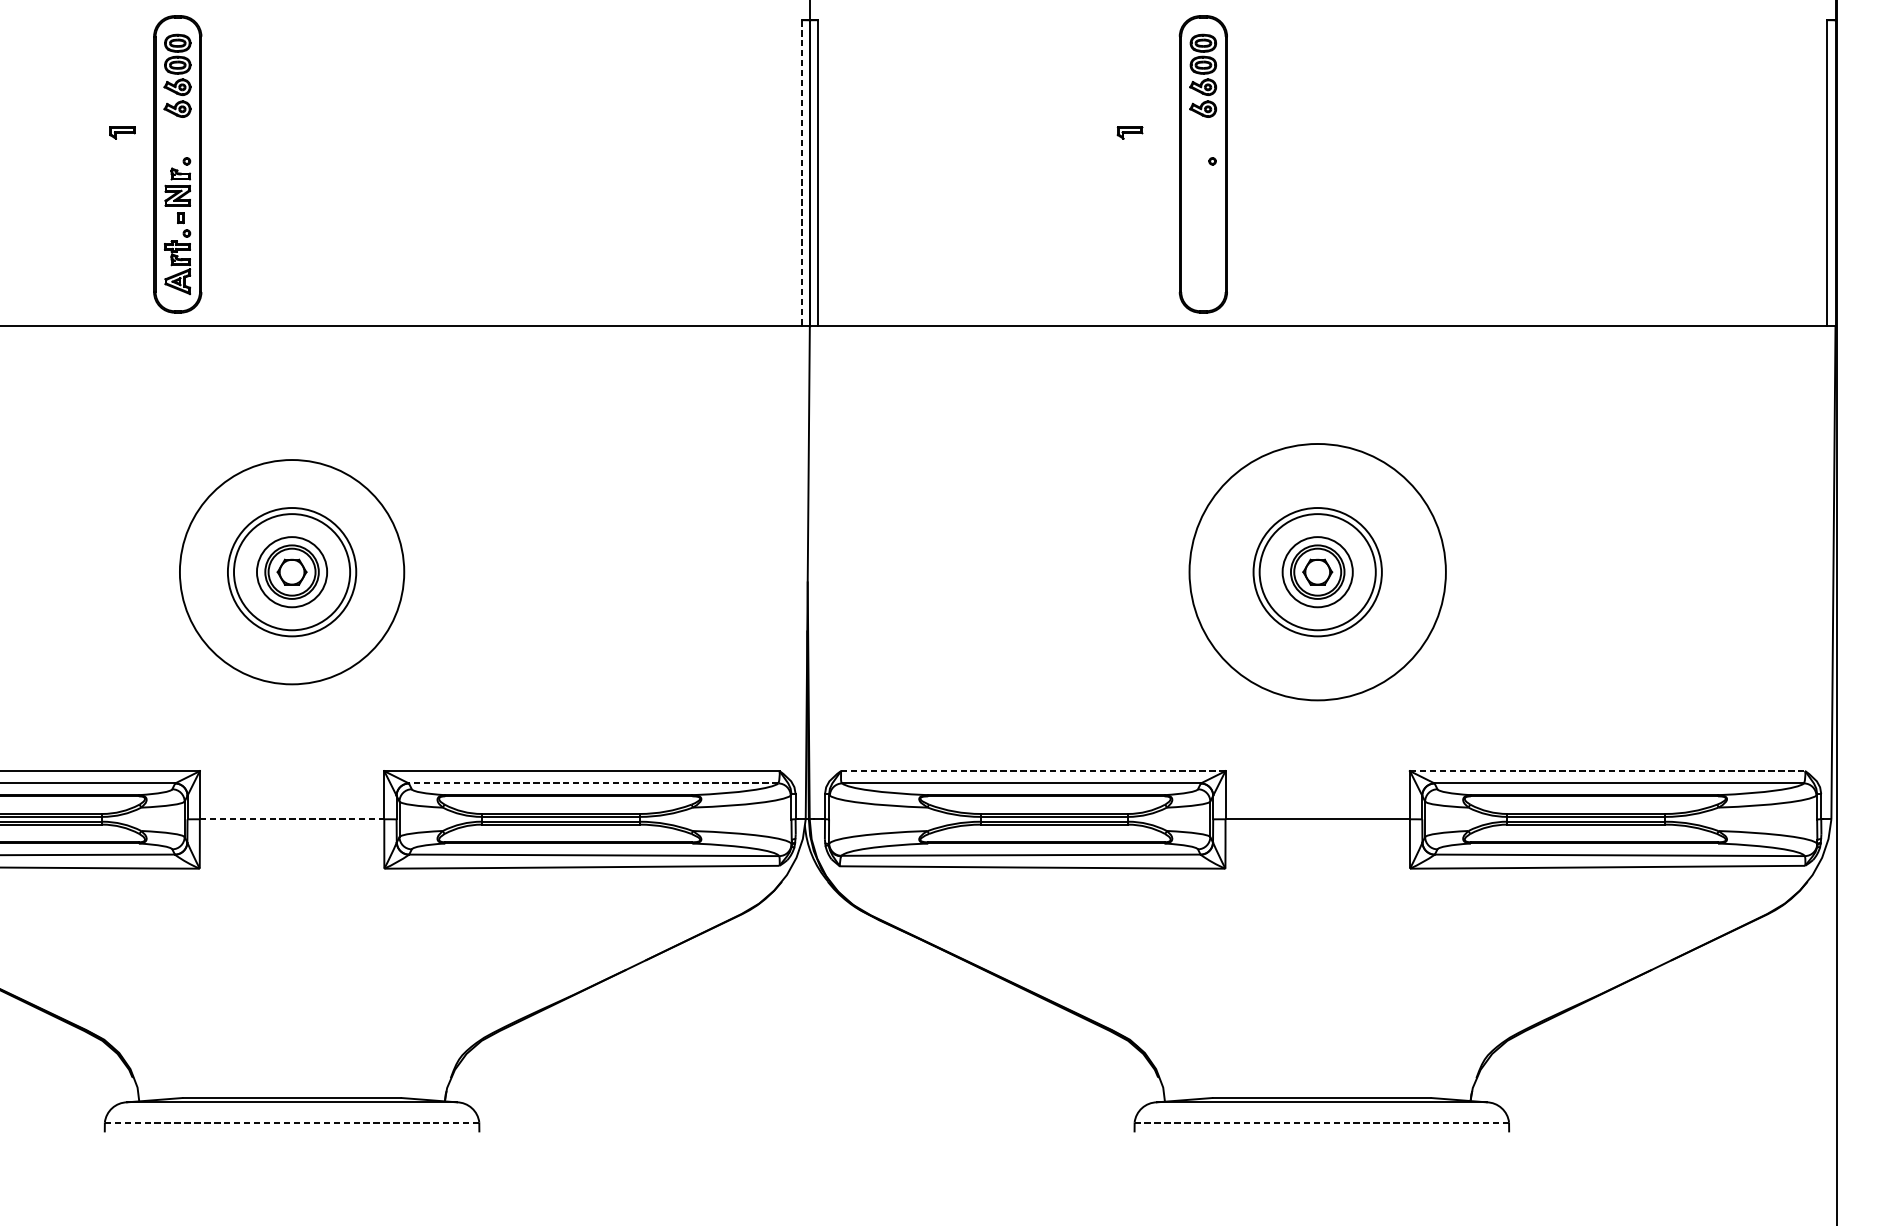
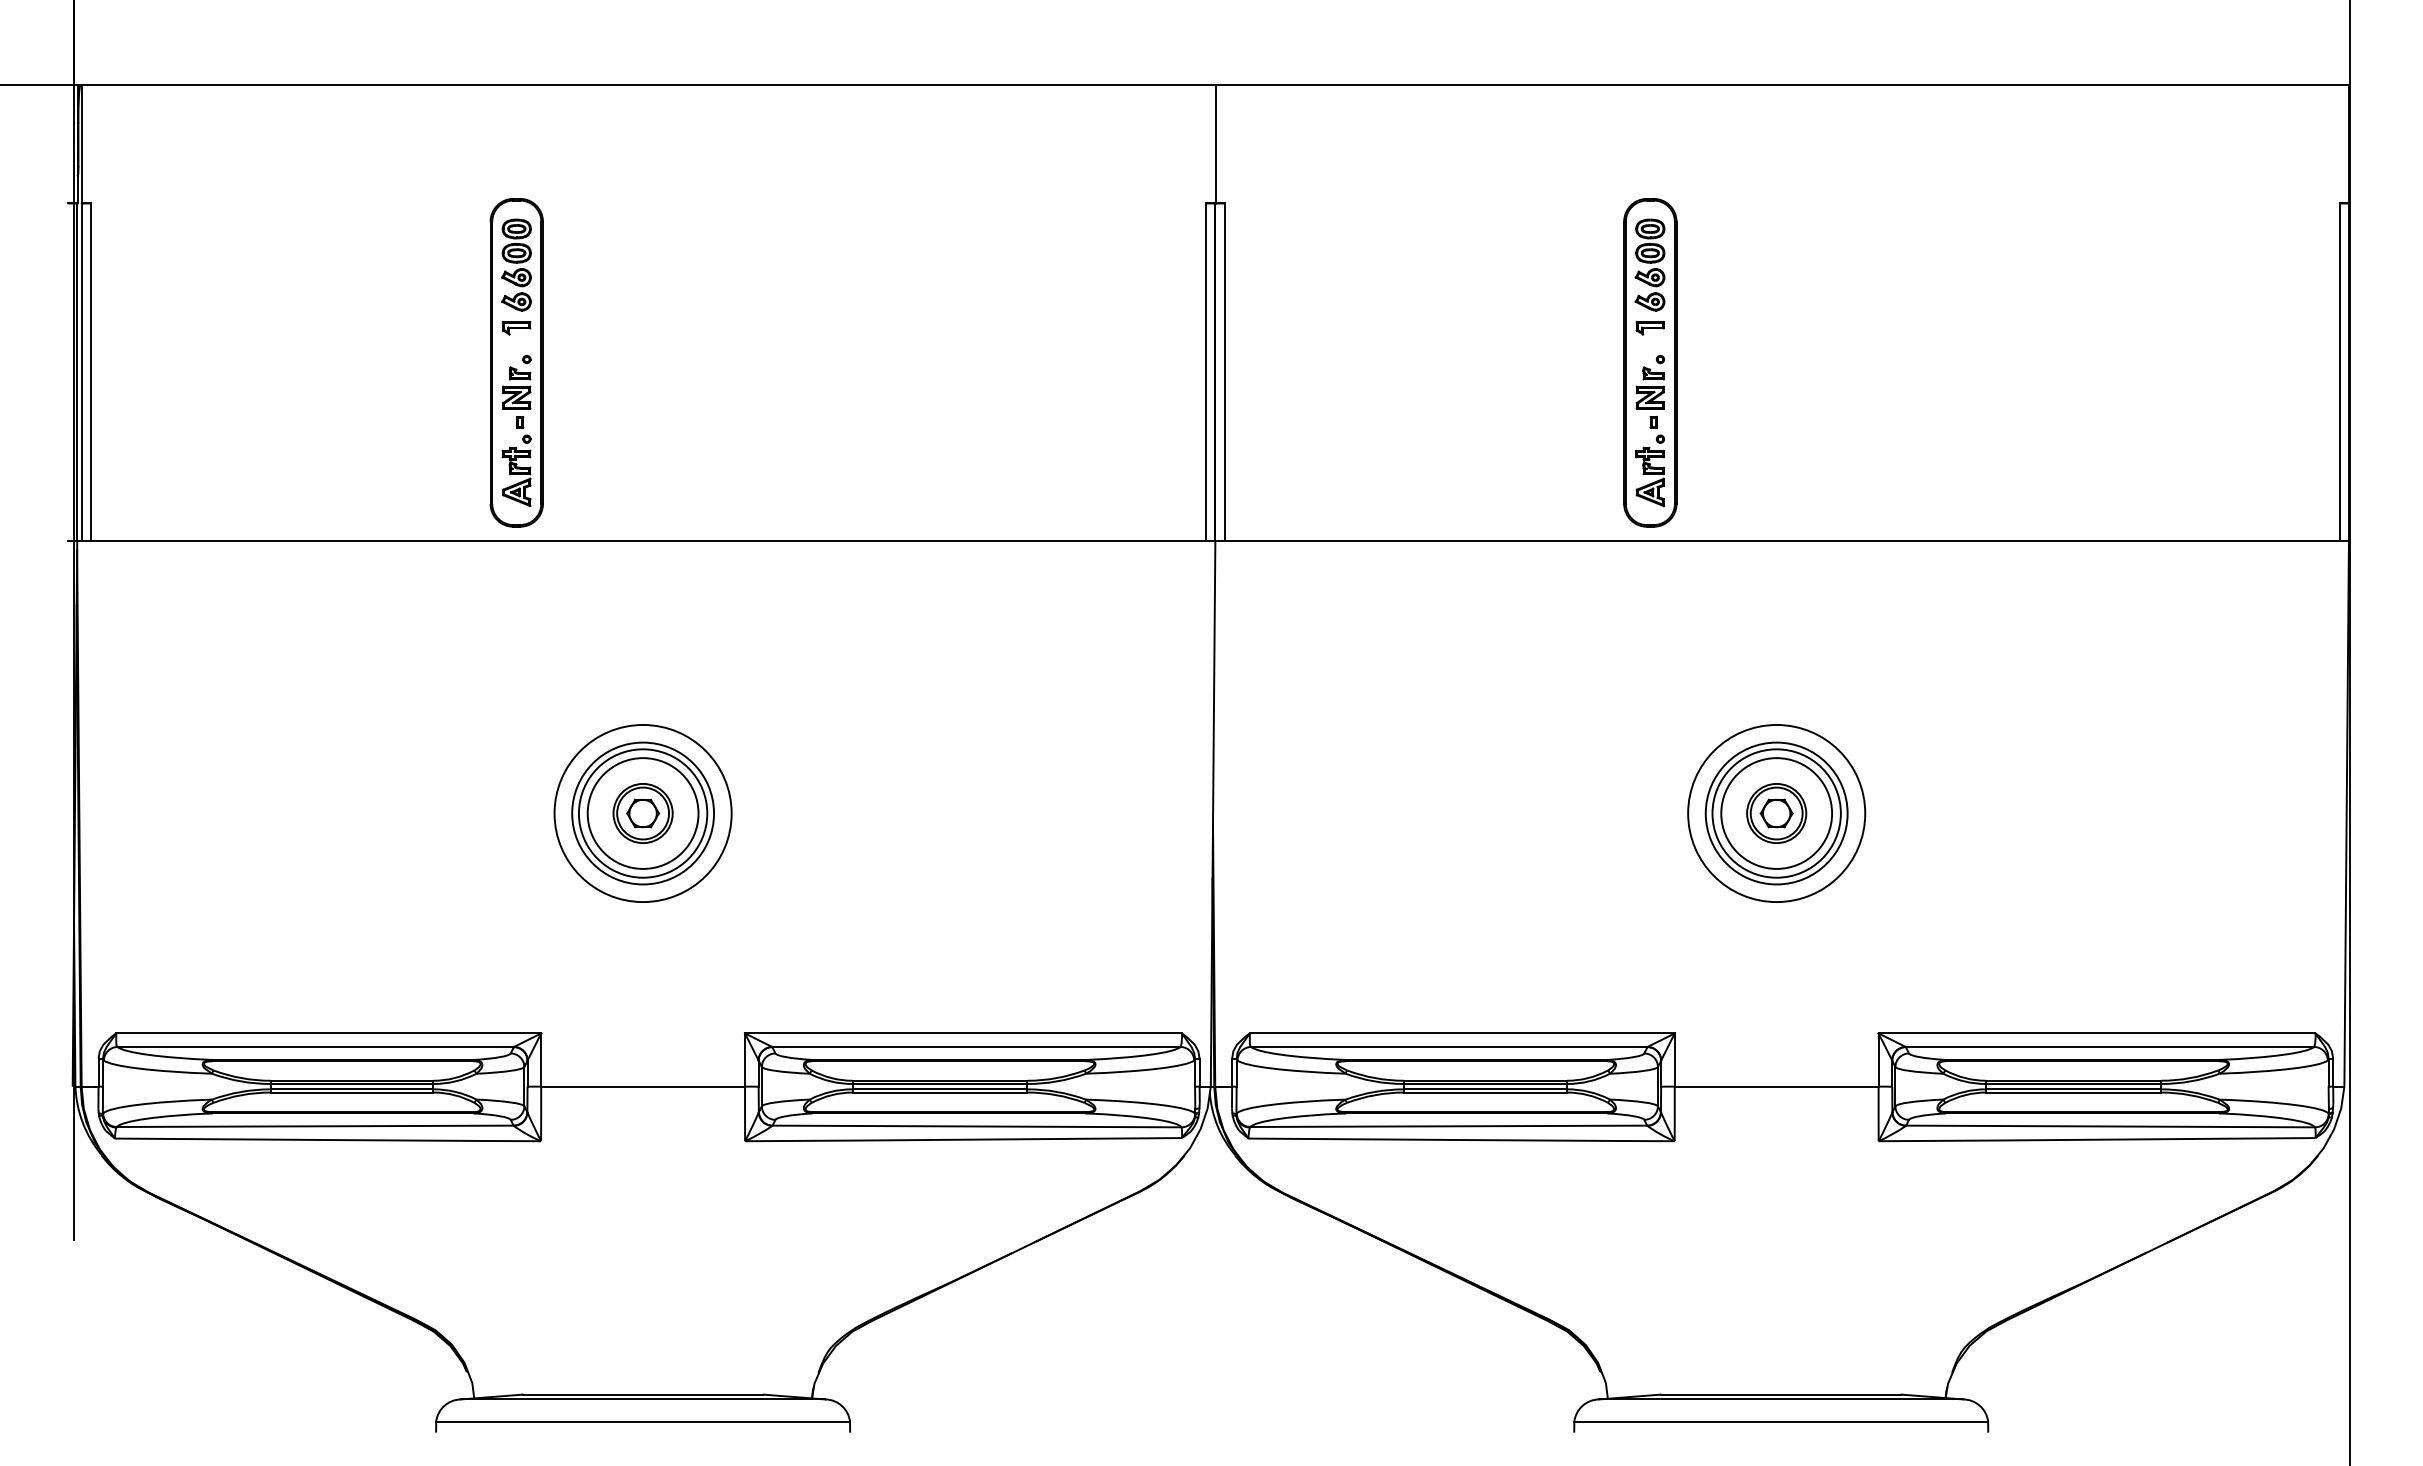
part: (122, 133) -> (516, 328), moved
part: (1129, 133) -> (1649, 328), moved
line: (801, 173) -> (1206, 372), dashed -> solid
part: (1208, 232) -> (1655, 438), added
circle: (291, 572) -> (642, 813), size x0.71
circle: (291, 572) -> (642, 813), size x1.43
circle: (1317, 572) -> (1776, 813), size x0.62
circle: (1317, 572) -> (1776, 813), size x1.43
line: (1033, 771) -> (1462, 1033), dashed -> solid
line: (1608, 771) -> (2097, 1033), dashed -> solid
line: (592, 782) -> (975, 1046), dashed -> solid
line: (292, 819) -> (643, 1086), dashed -> solid
line: (292, 1122) -> (643, 1421), dashed -> solid
line: (1322, 1122) -> (1781, 1421), dashed -> solid

